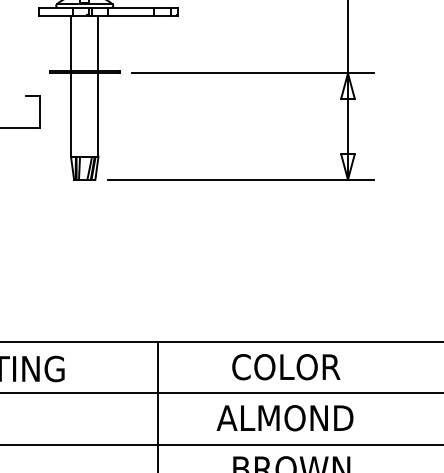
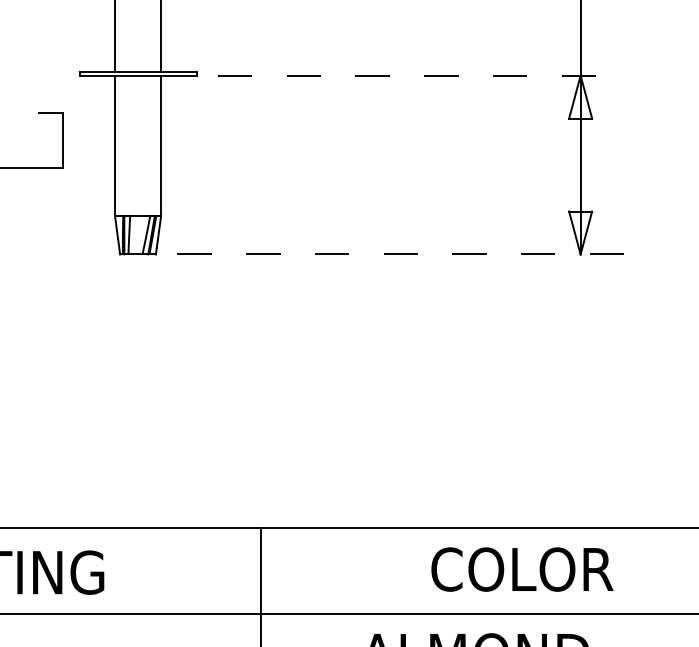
line: (252, 73) -> (420, 75), solid -> dashed
line: (240, 179) -> (399, 254), solid -> dashed
text: (286, 367) -> (522, 570), moved

